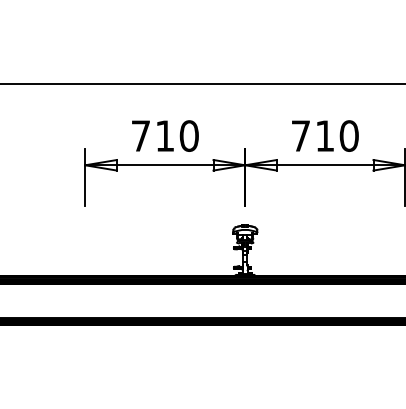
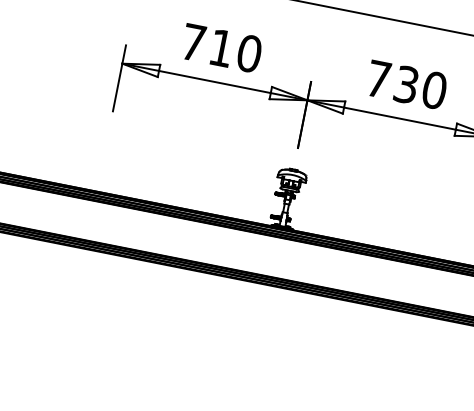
text: (325, 135) -> (407, 84), 710 -> 730

